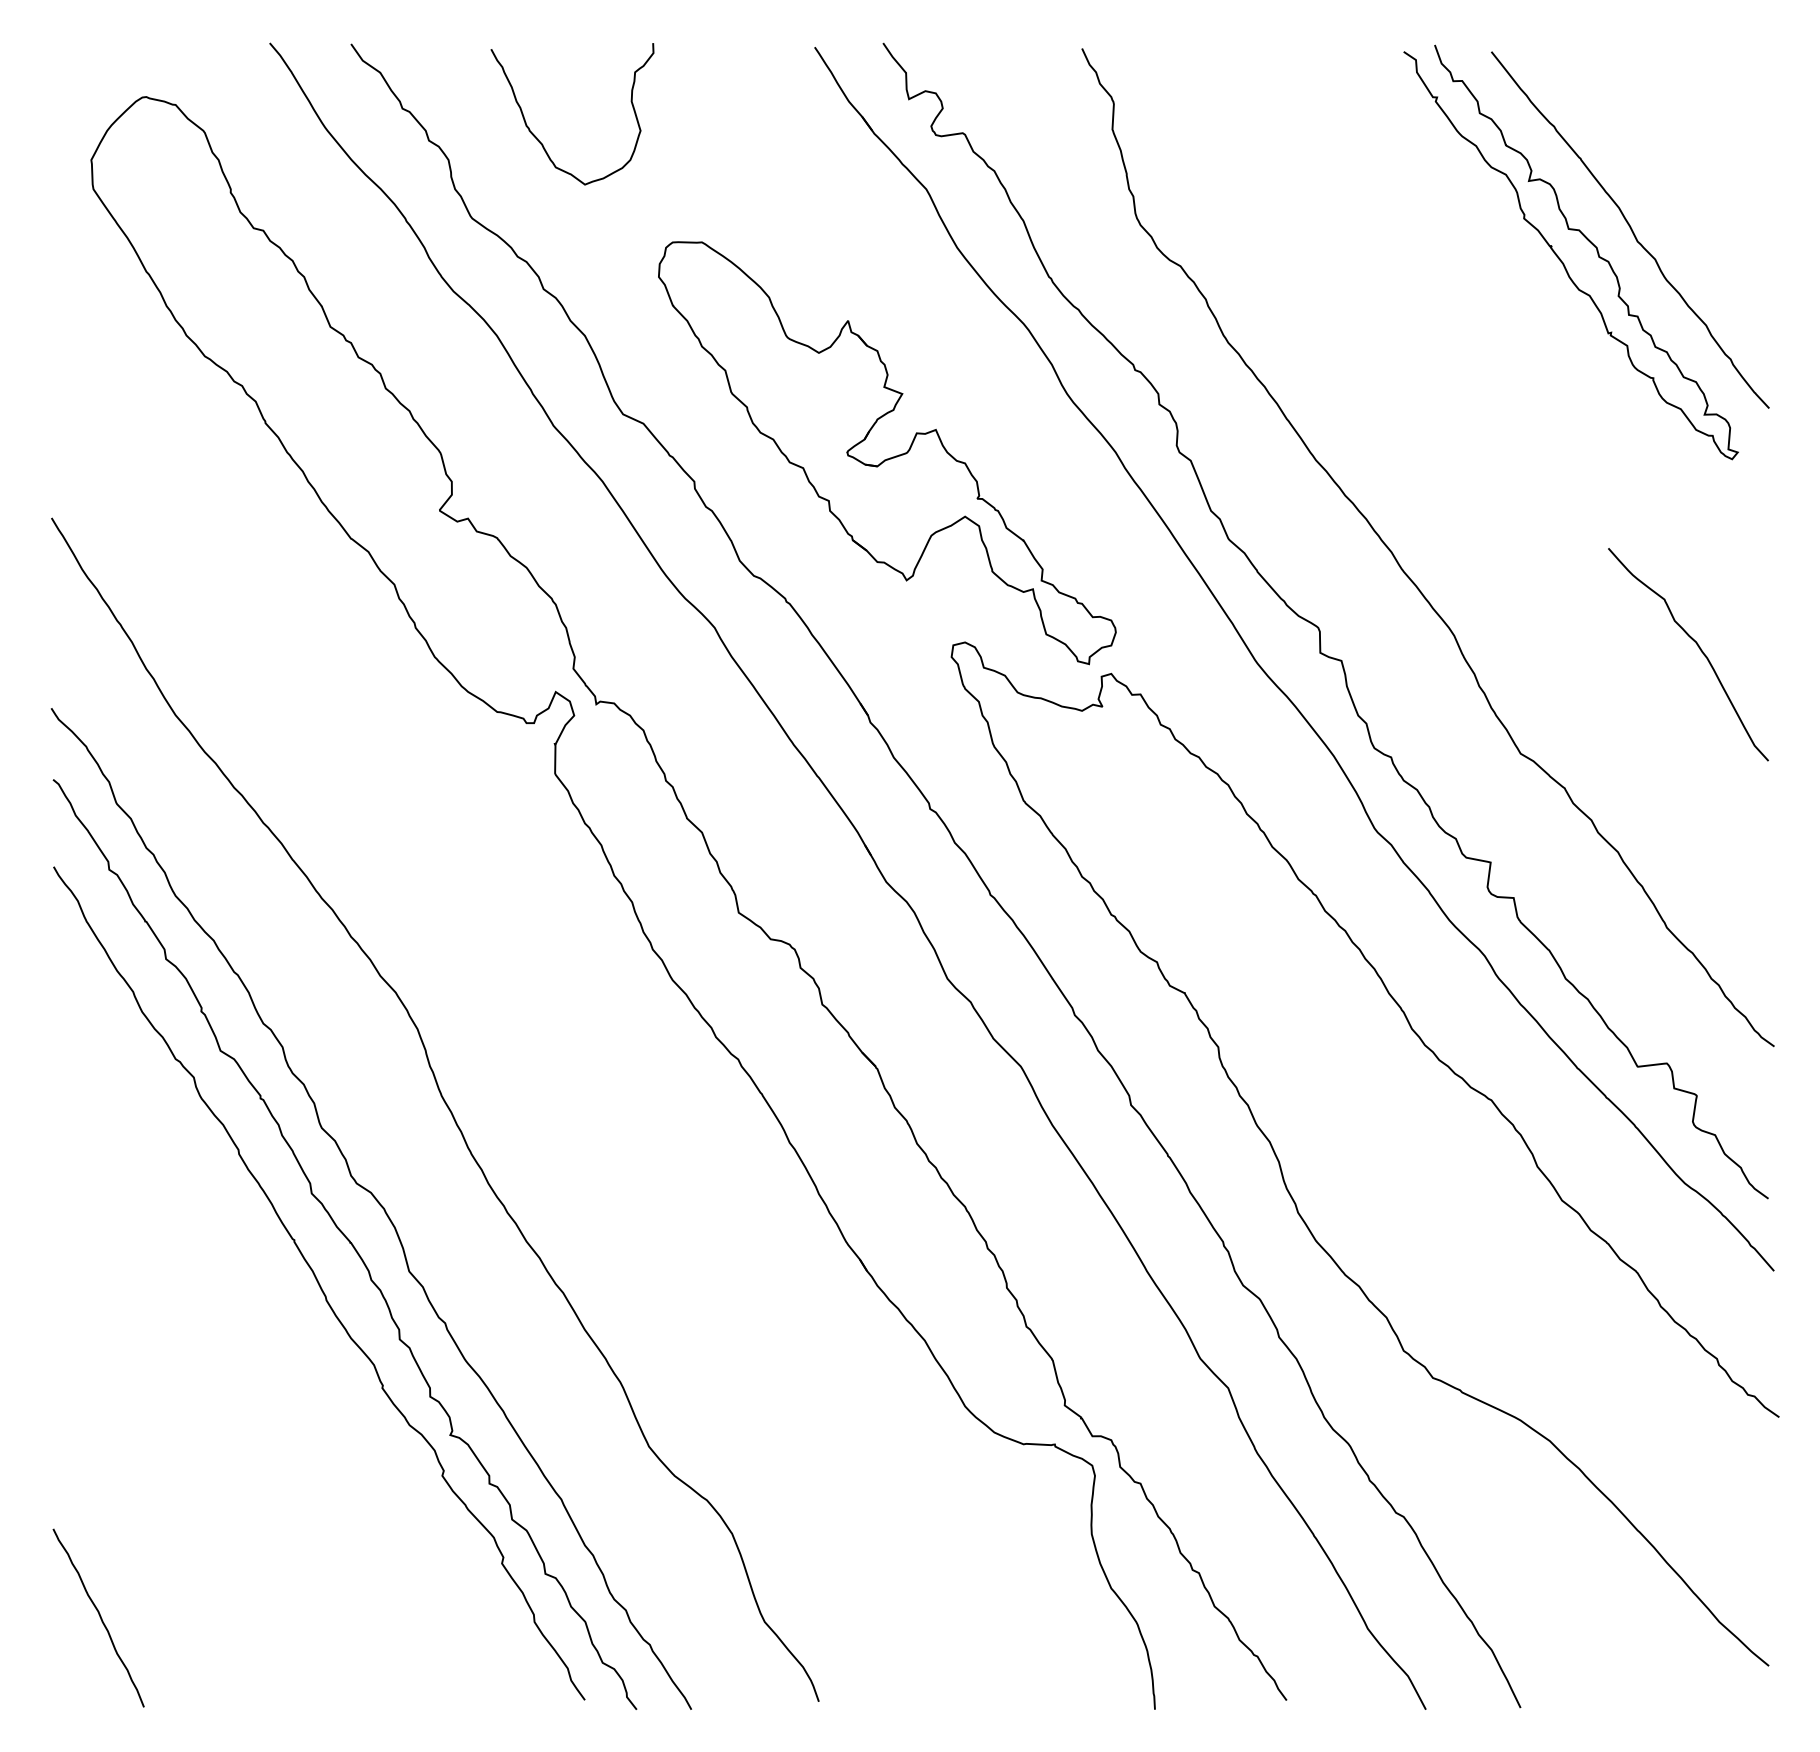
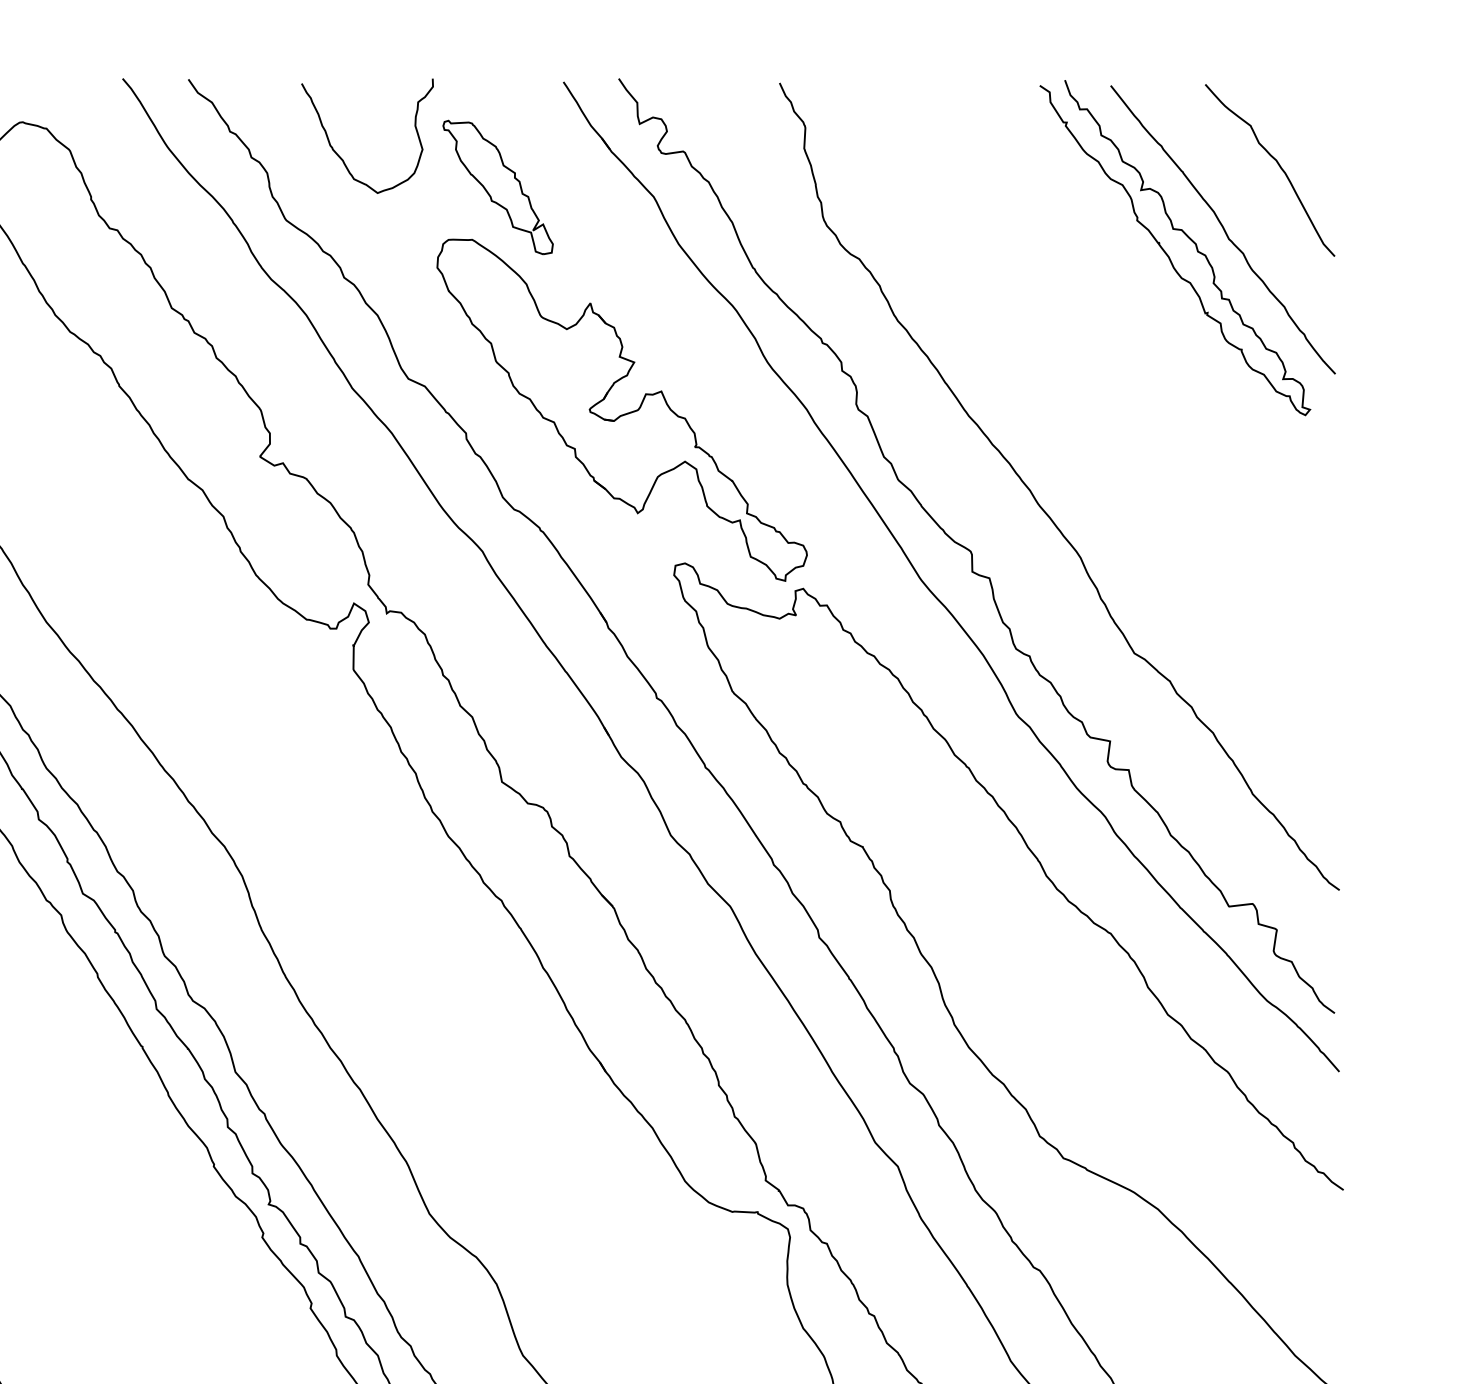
part: (733, 177) -> (497, 187), added
curve: (1697, 646) -> (1277, 163), moved

